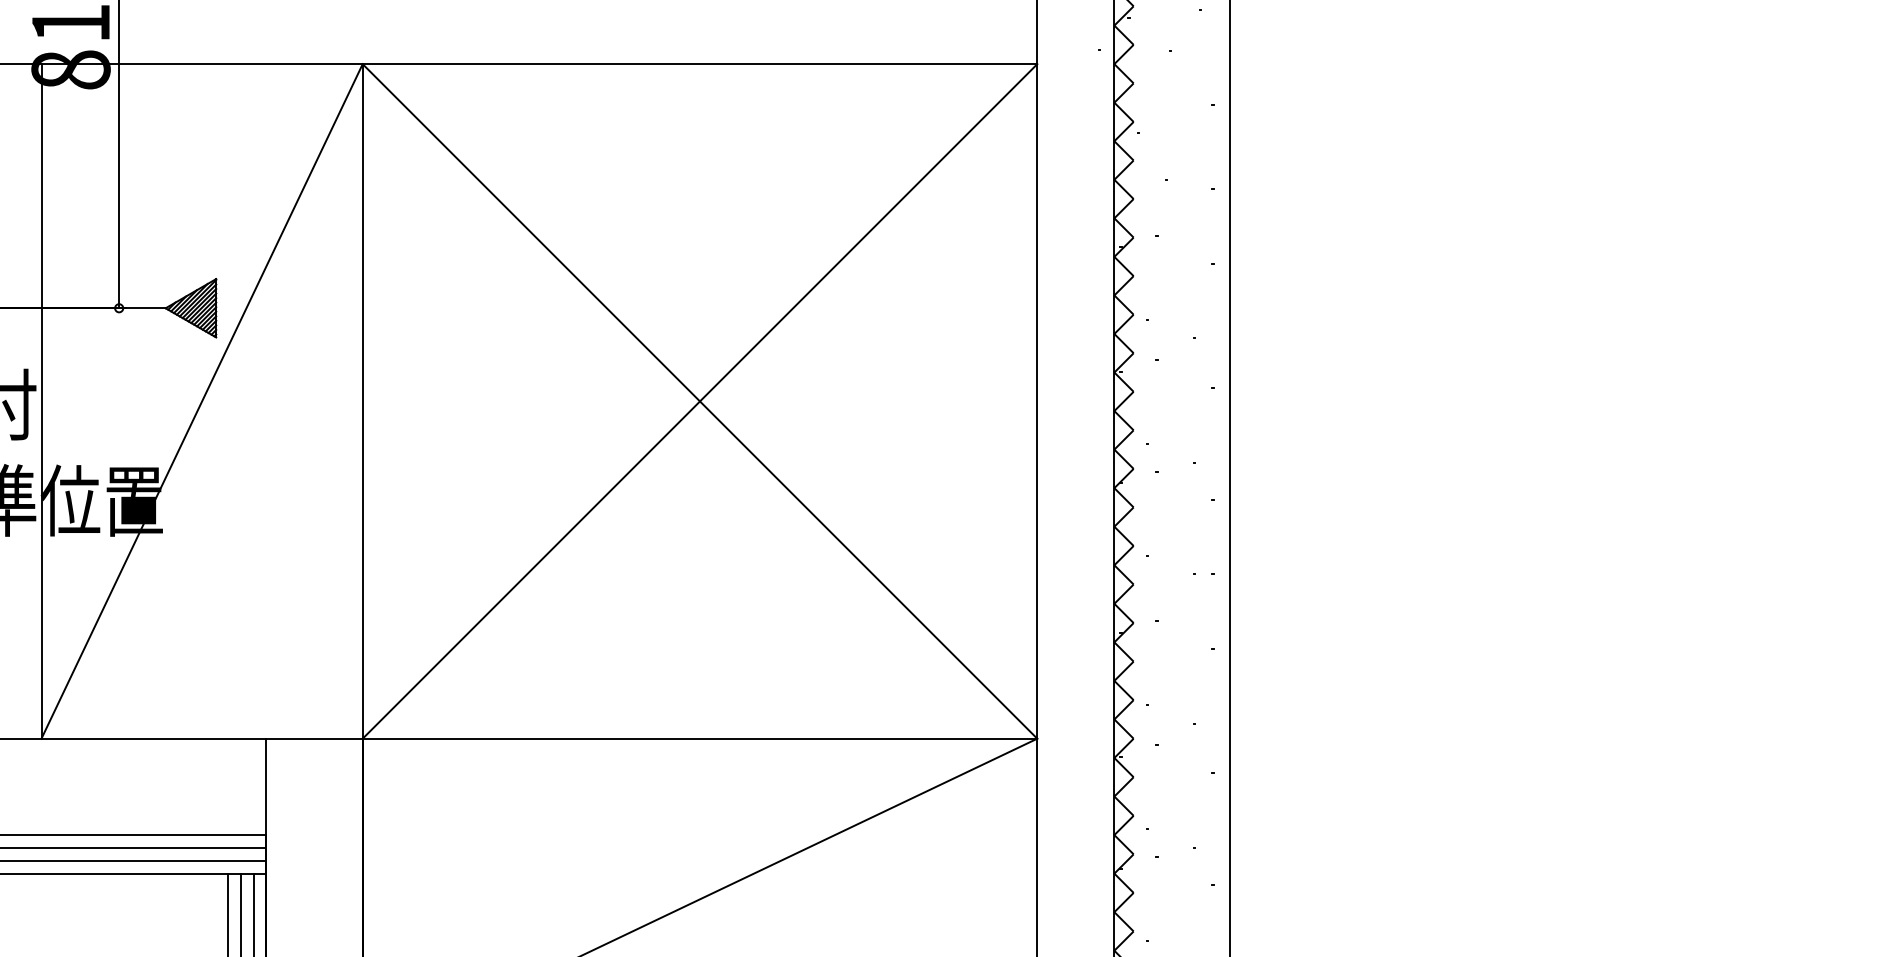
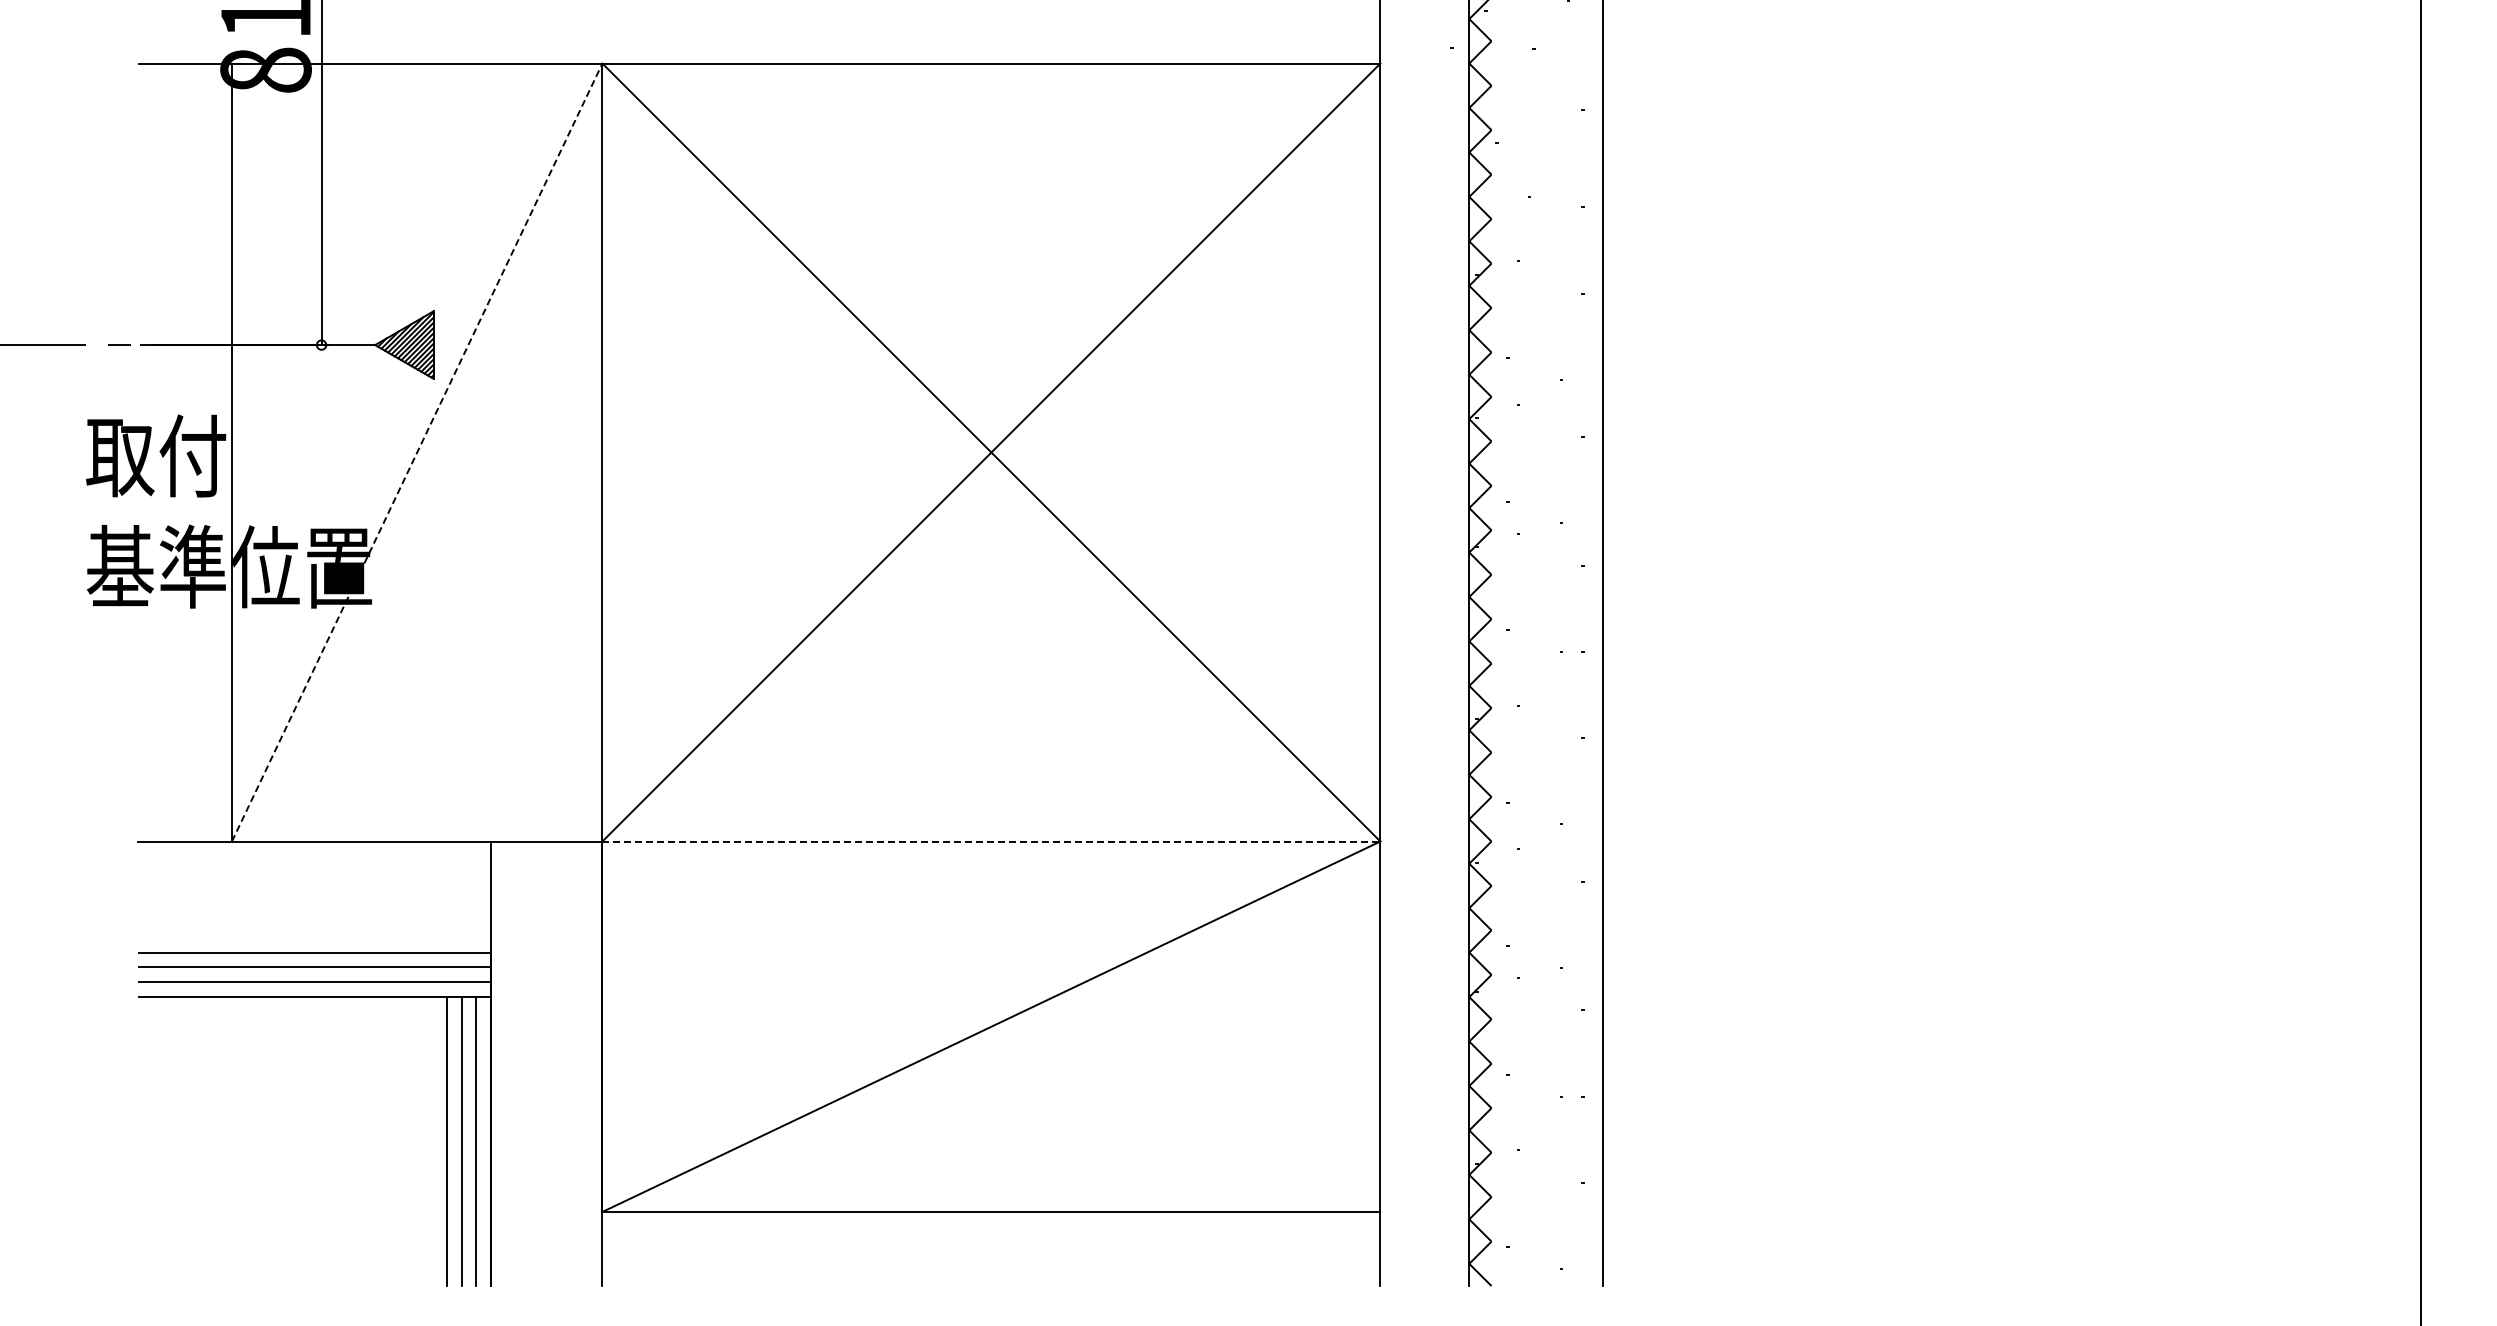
line: (202, 401) -> (417, 452), solid -> dashed
line: (700, 738) -> (991, 841), solid -> dashed

